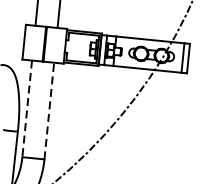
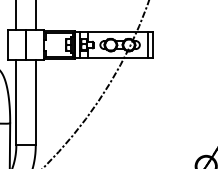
line: (27, 108) -> (16, 102), dashed -> solid
line: (49, 110) -> (35, 102), dashed -> solid

